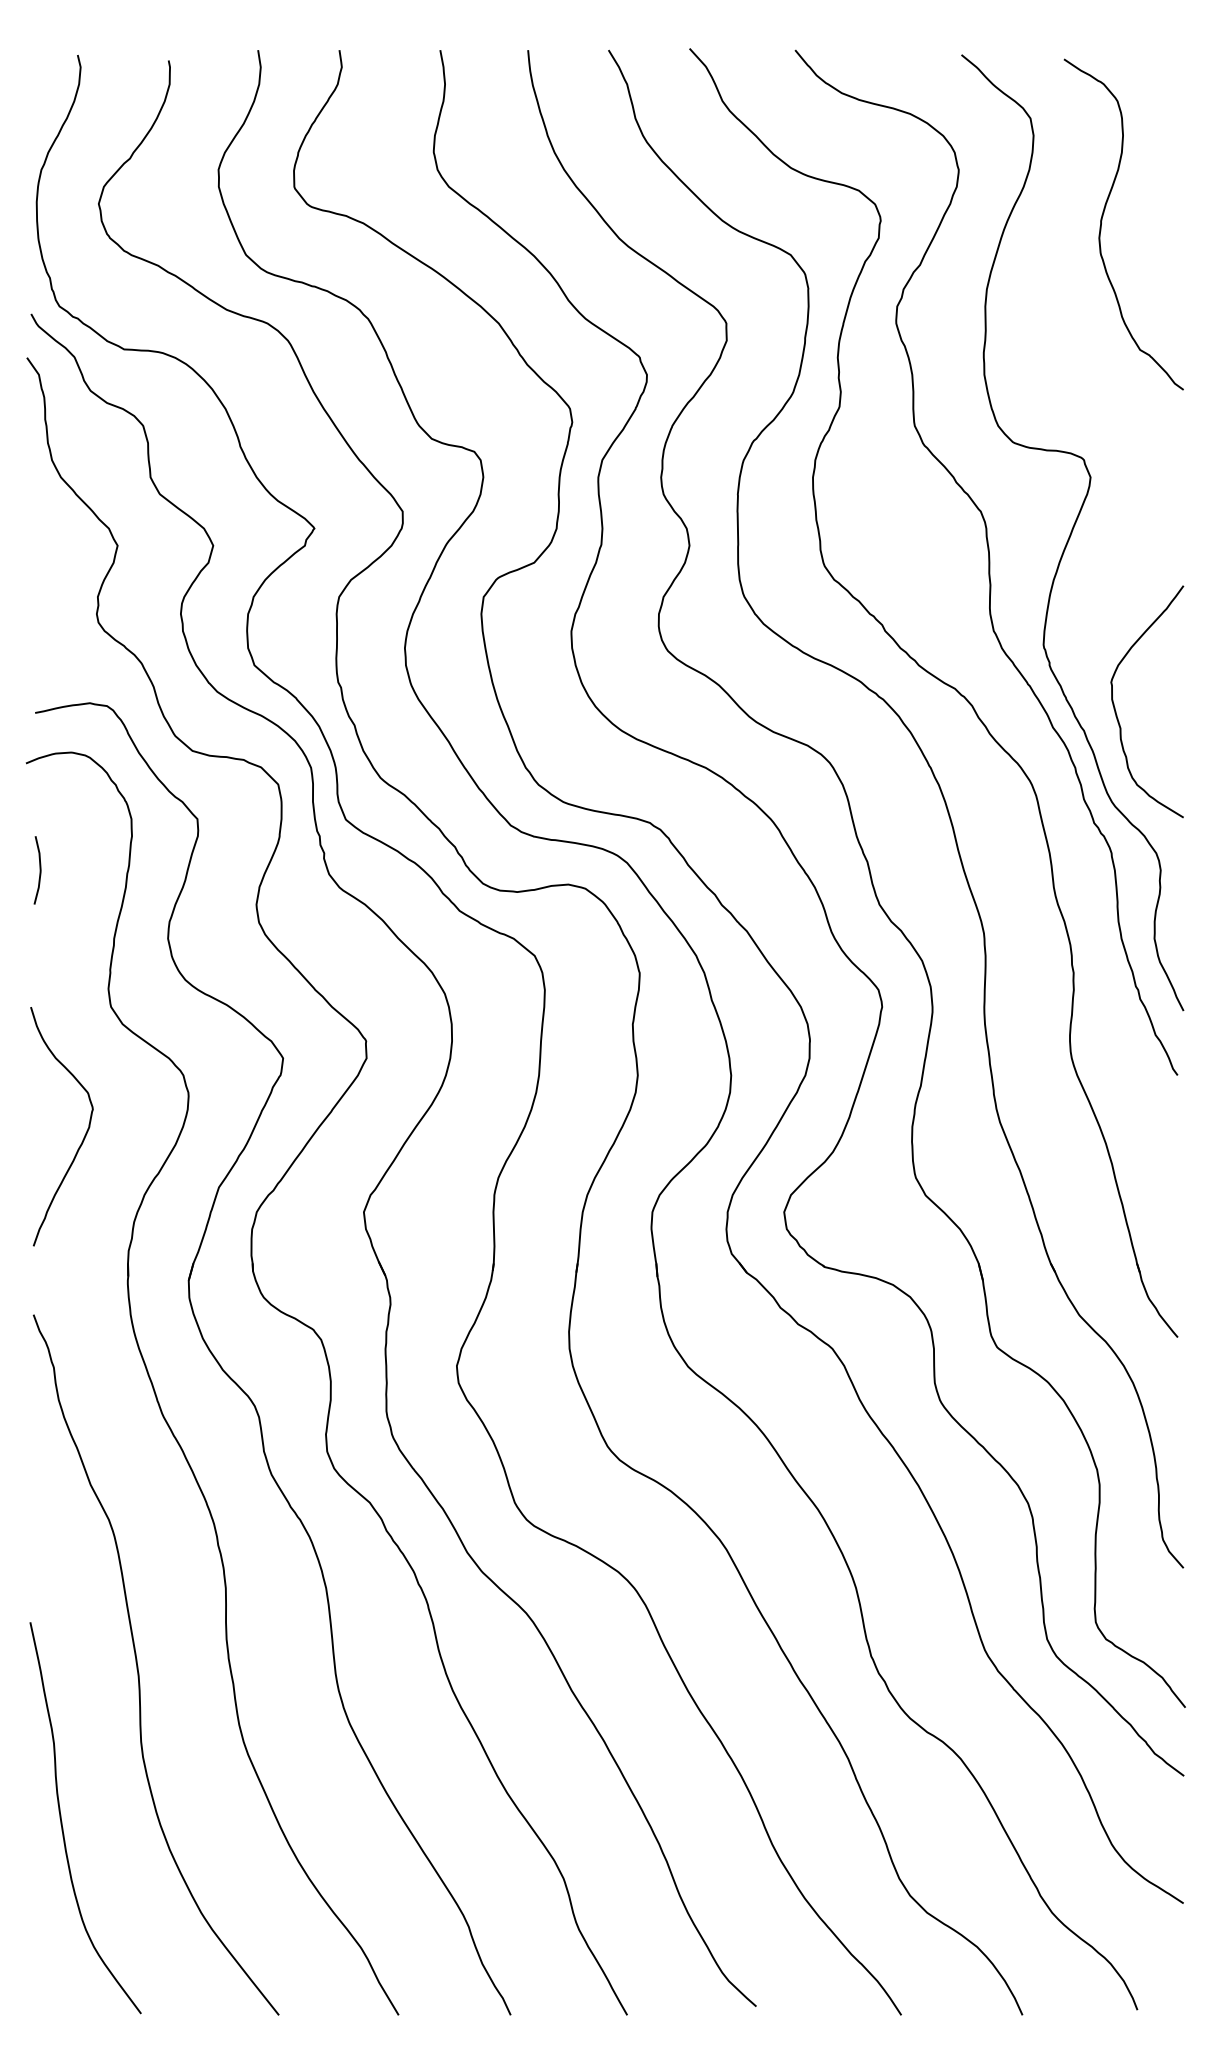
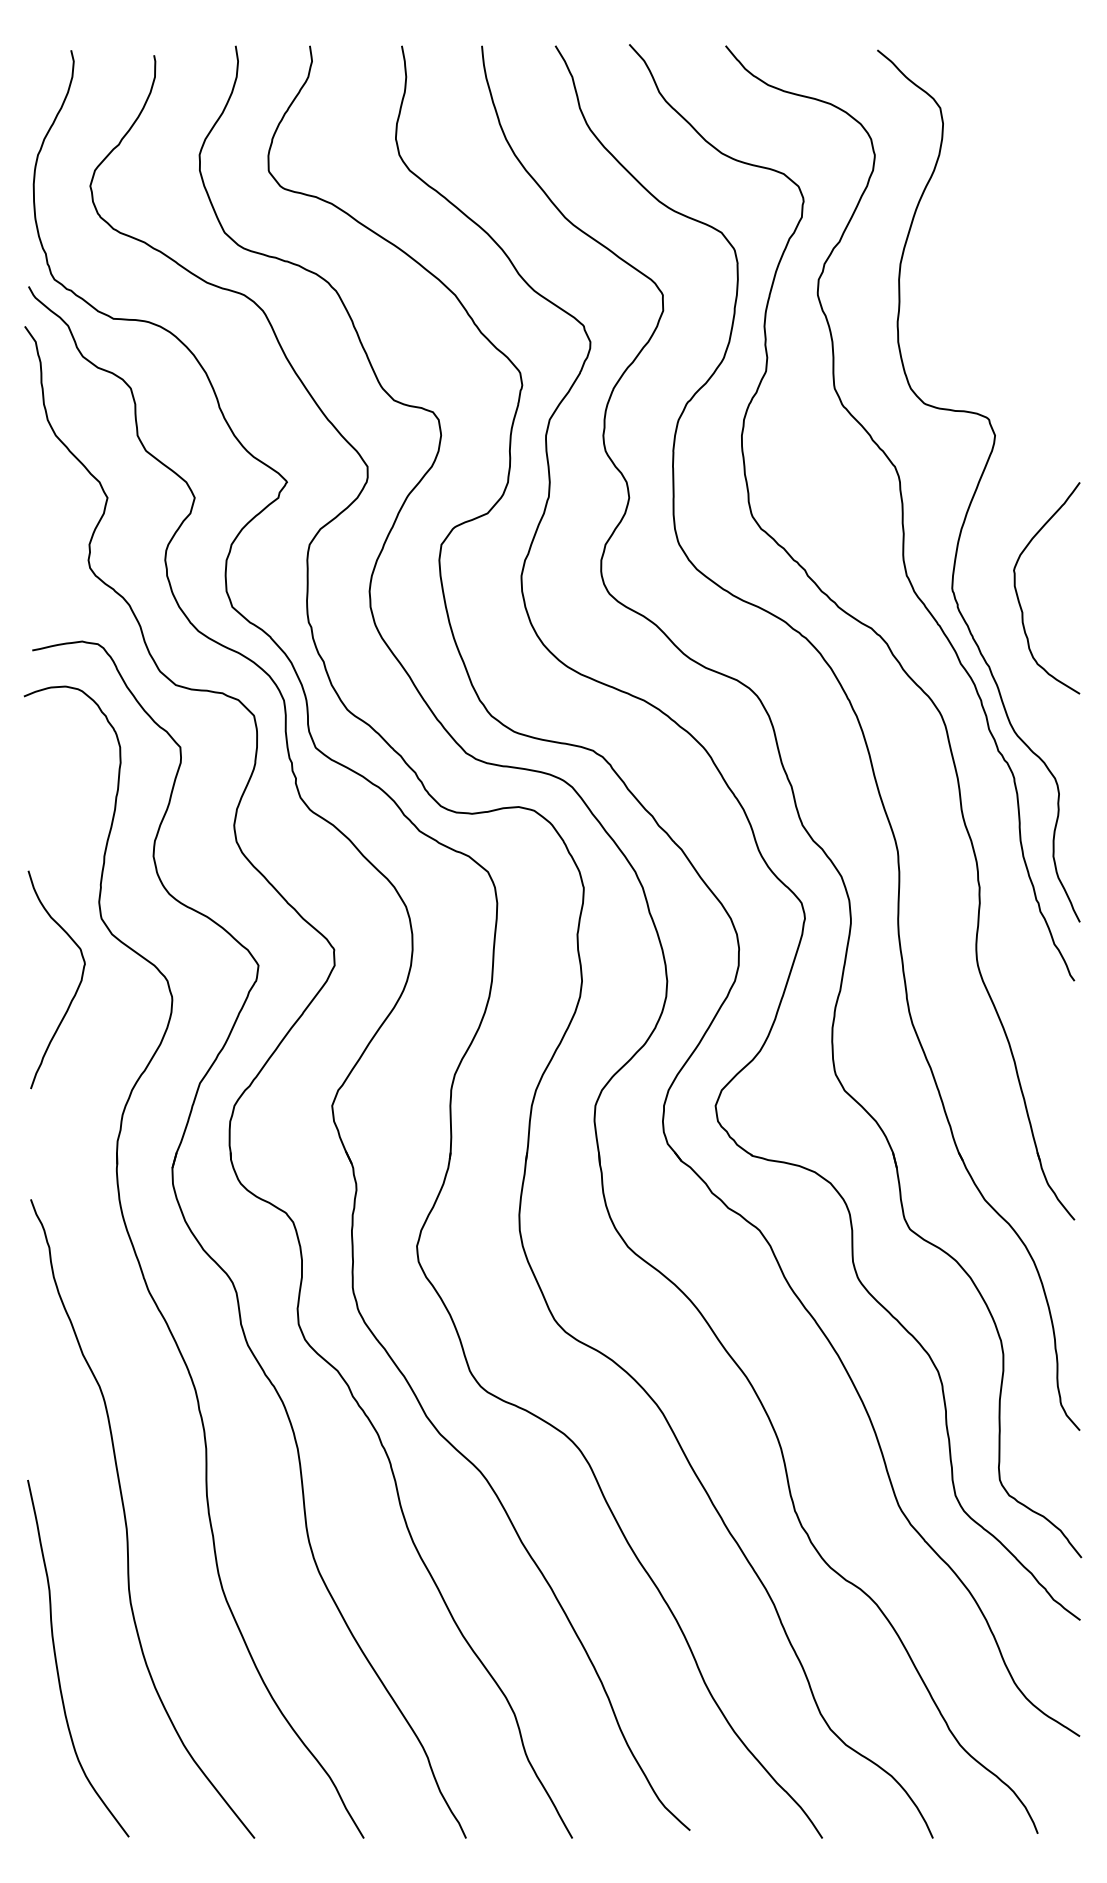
curve: (1103, 218) -> (1006, 199), removed
curve: (1116, 709) -> (1018, 595), moved
curve: (39, 869) -> (36, 793), removed
curve: (83, 1137) -> (76, 989), moved

